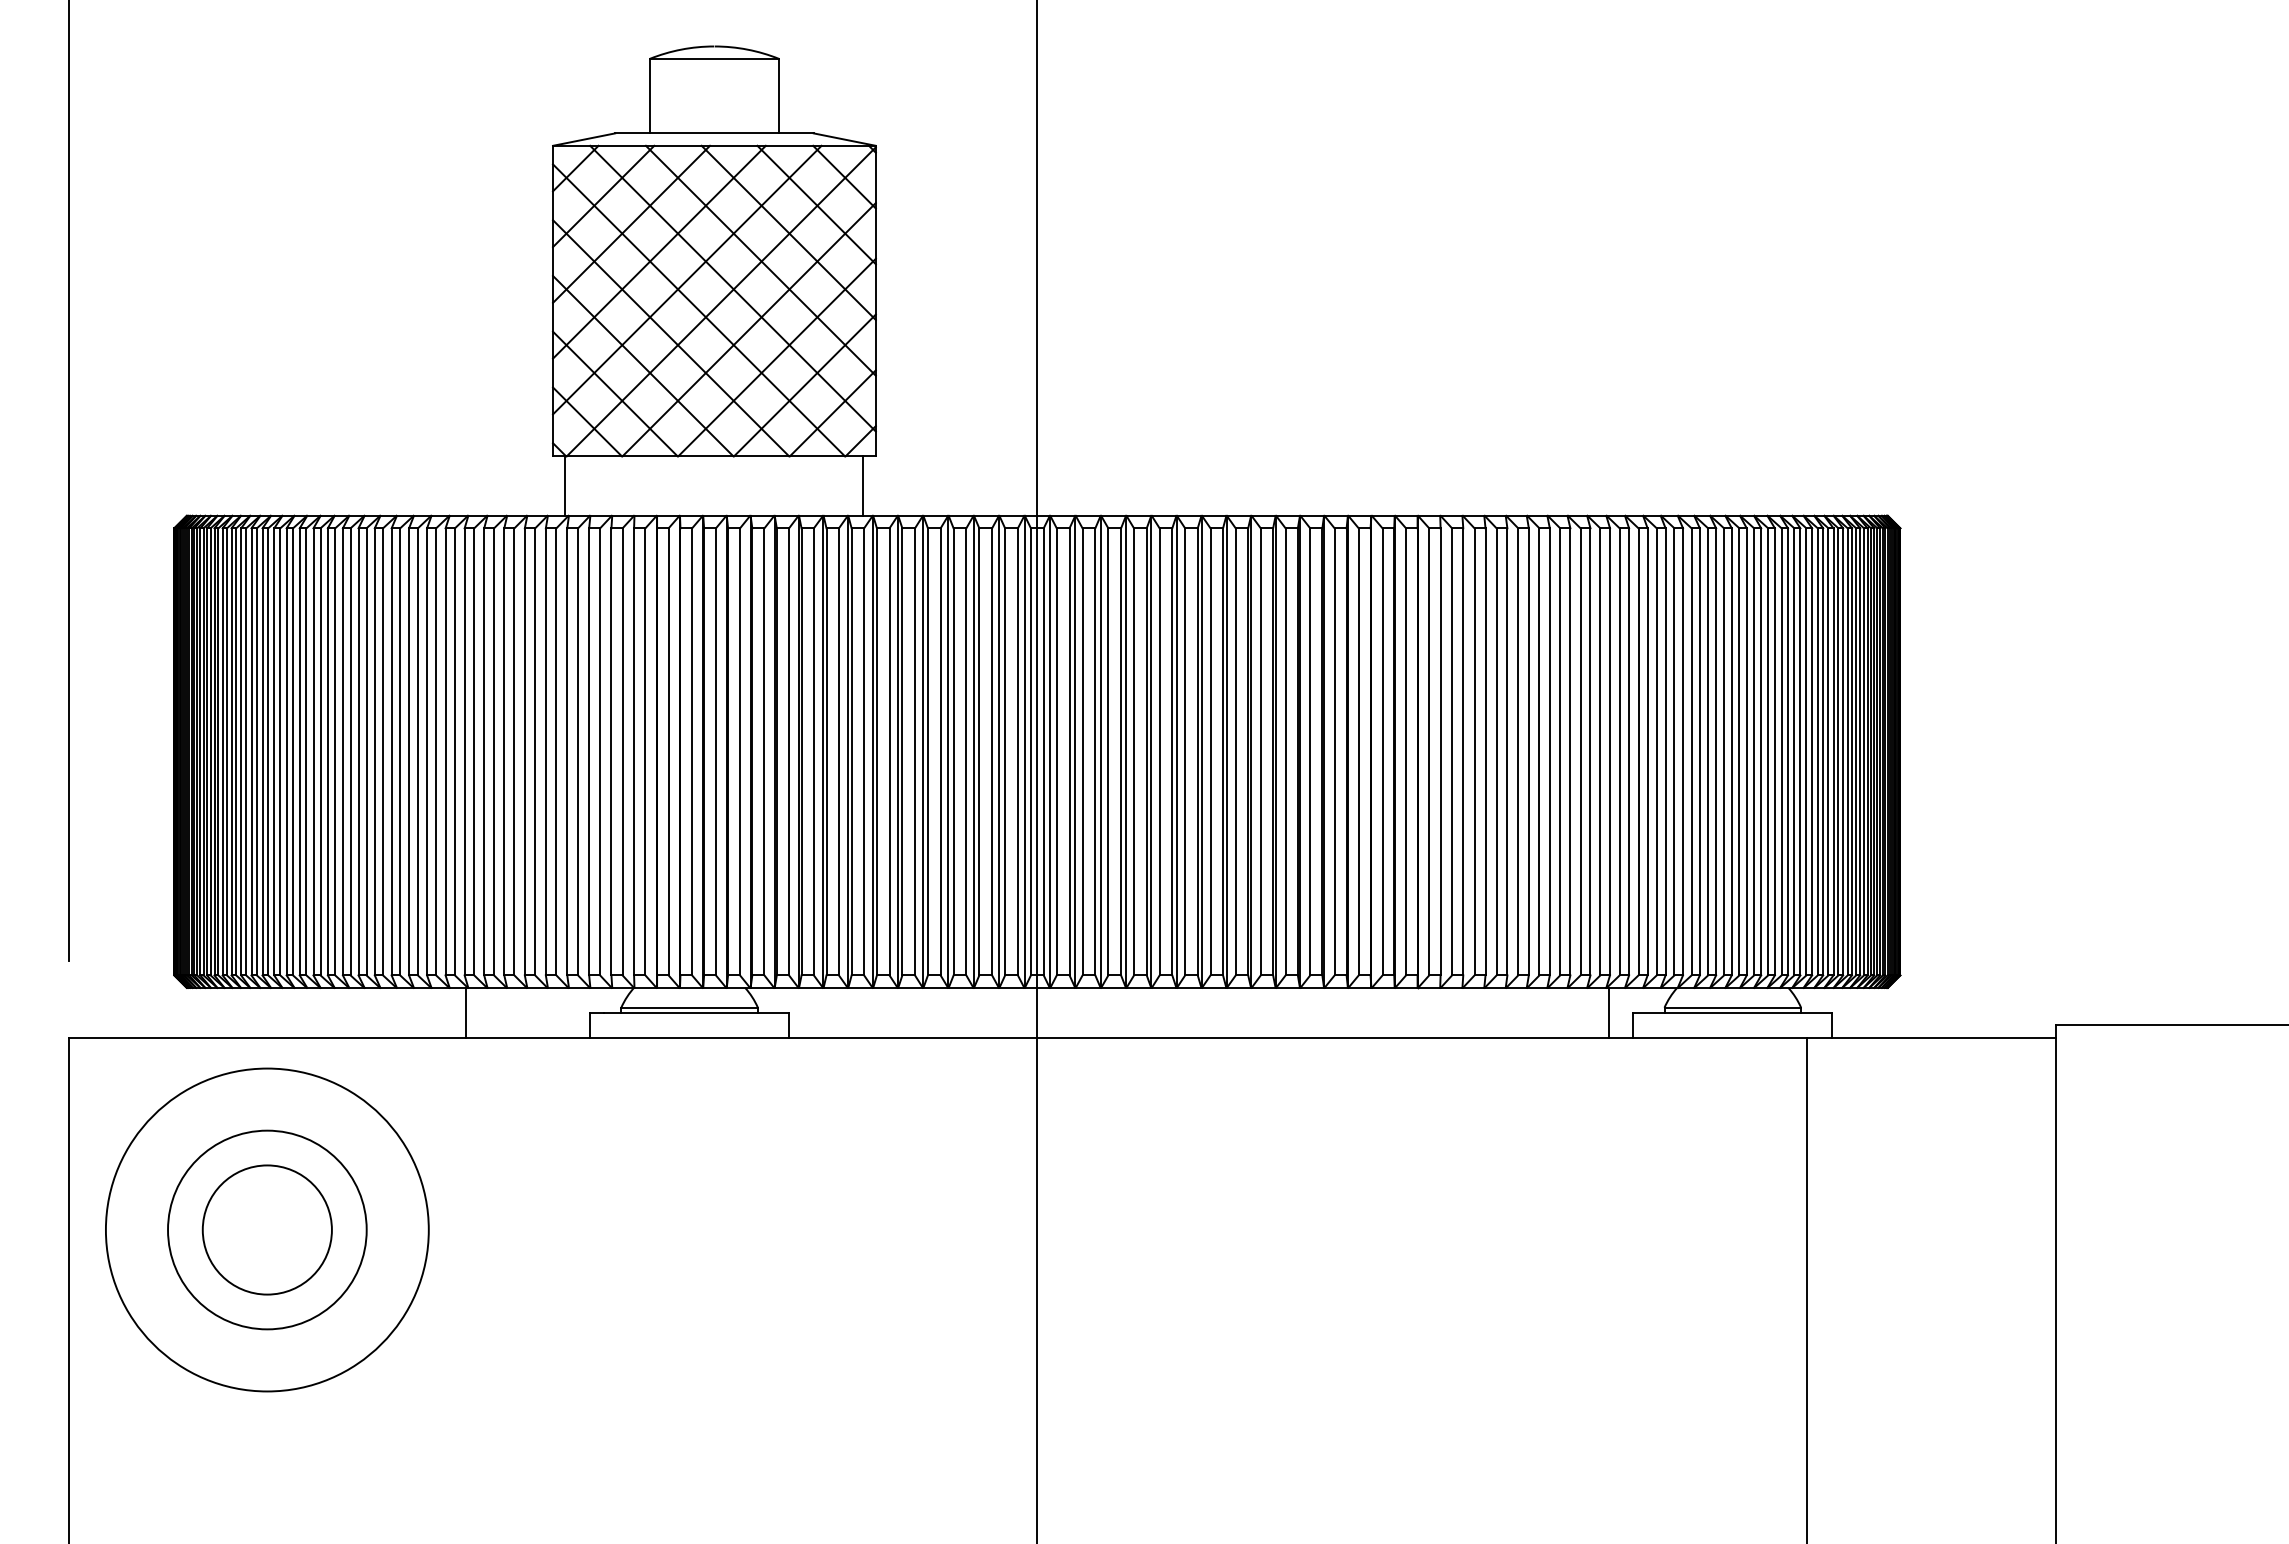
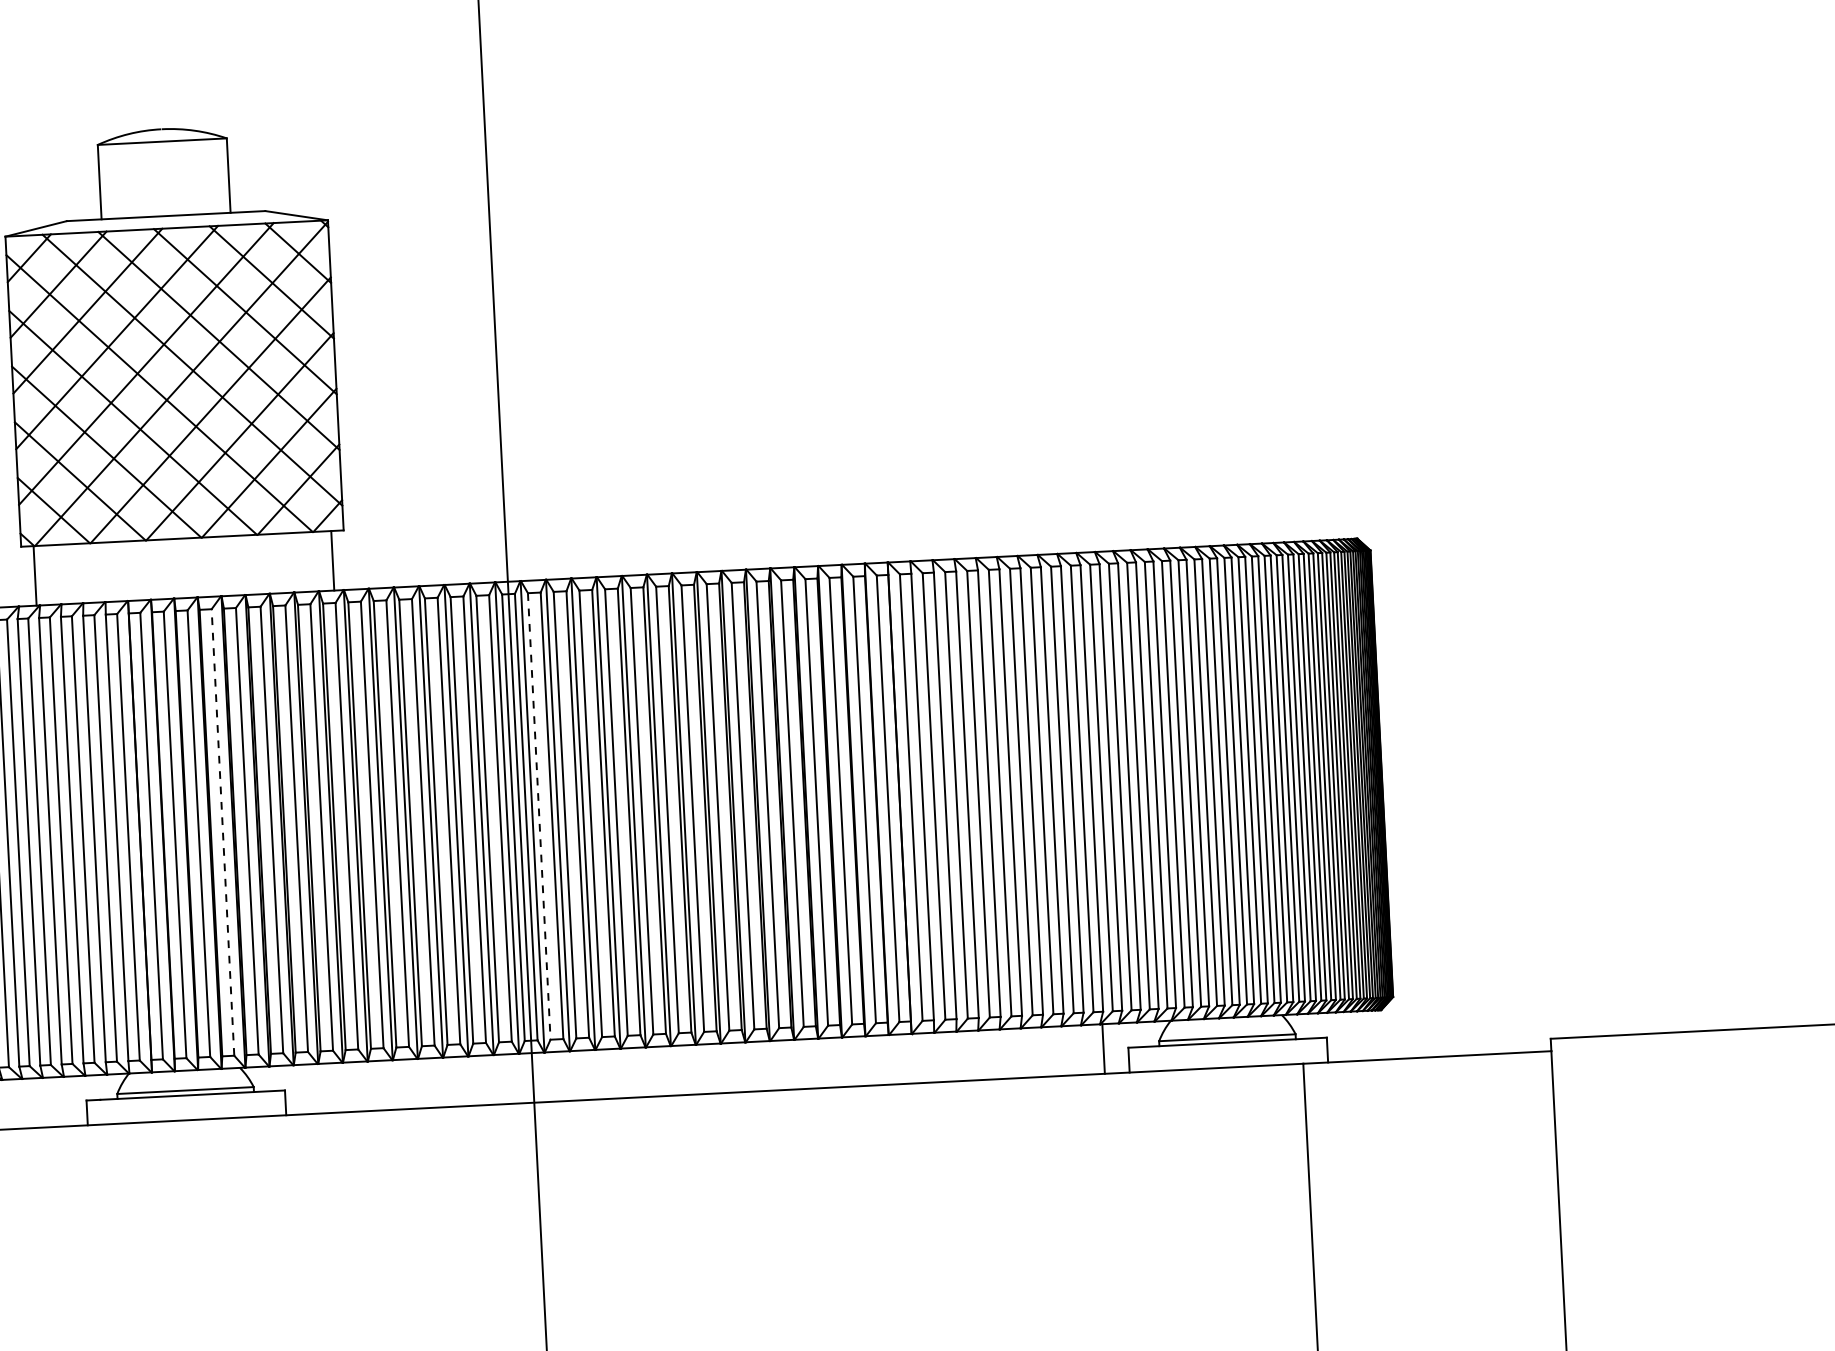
line: (740, 751) -> (223, 832), solid -> dashed
line: (1056, 751) -> (538, 816), solid -> dashed

